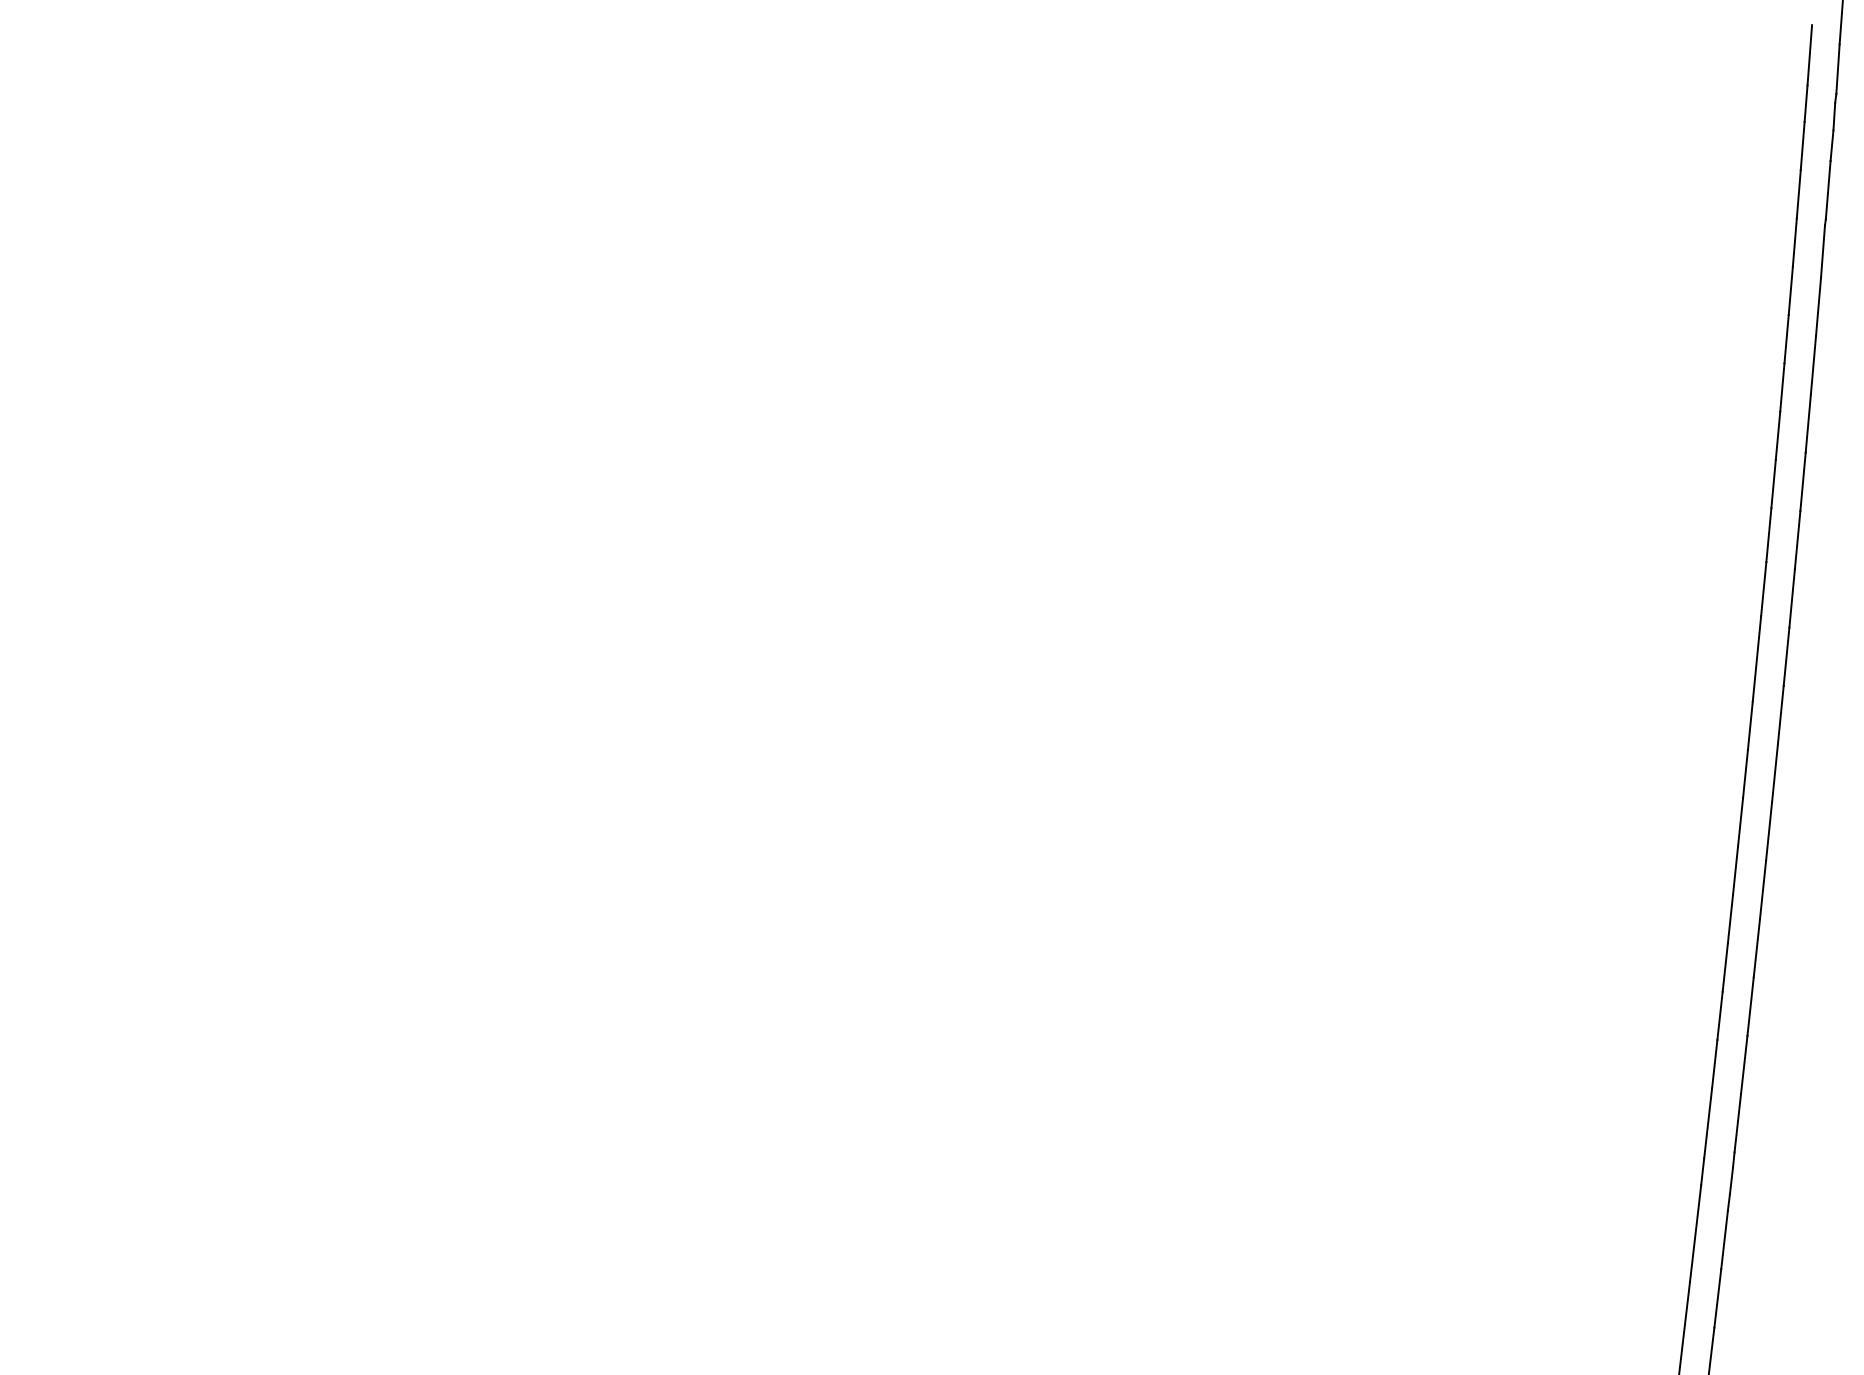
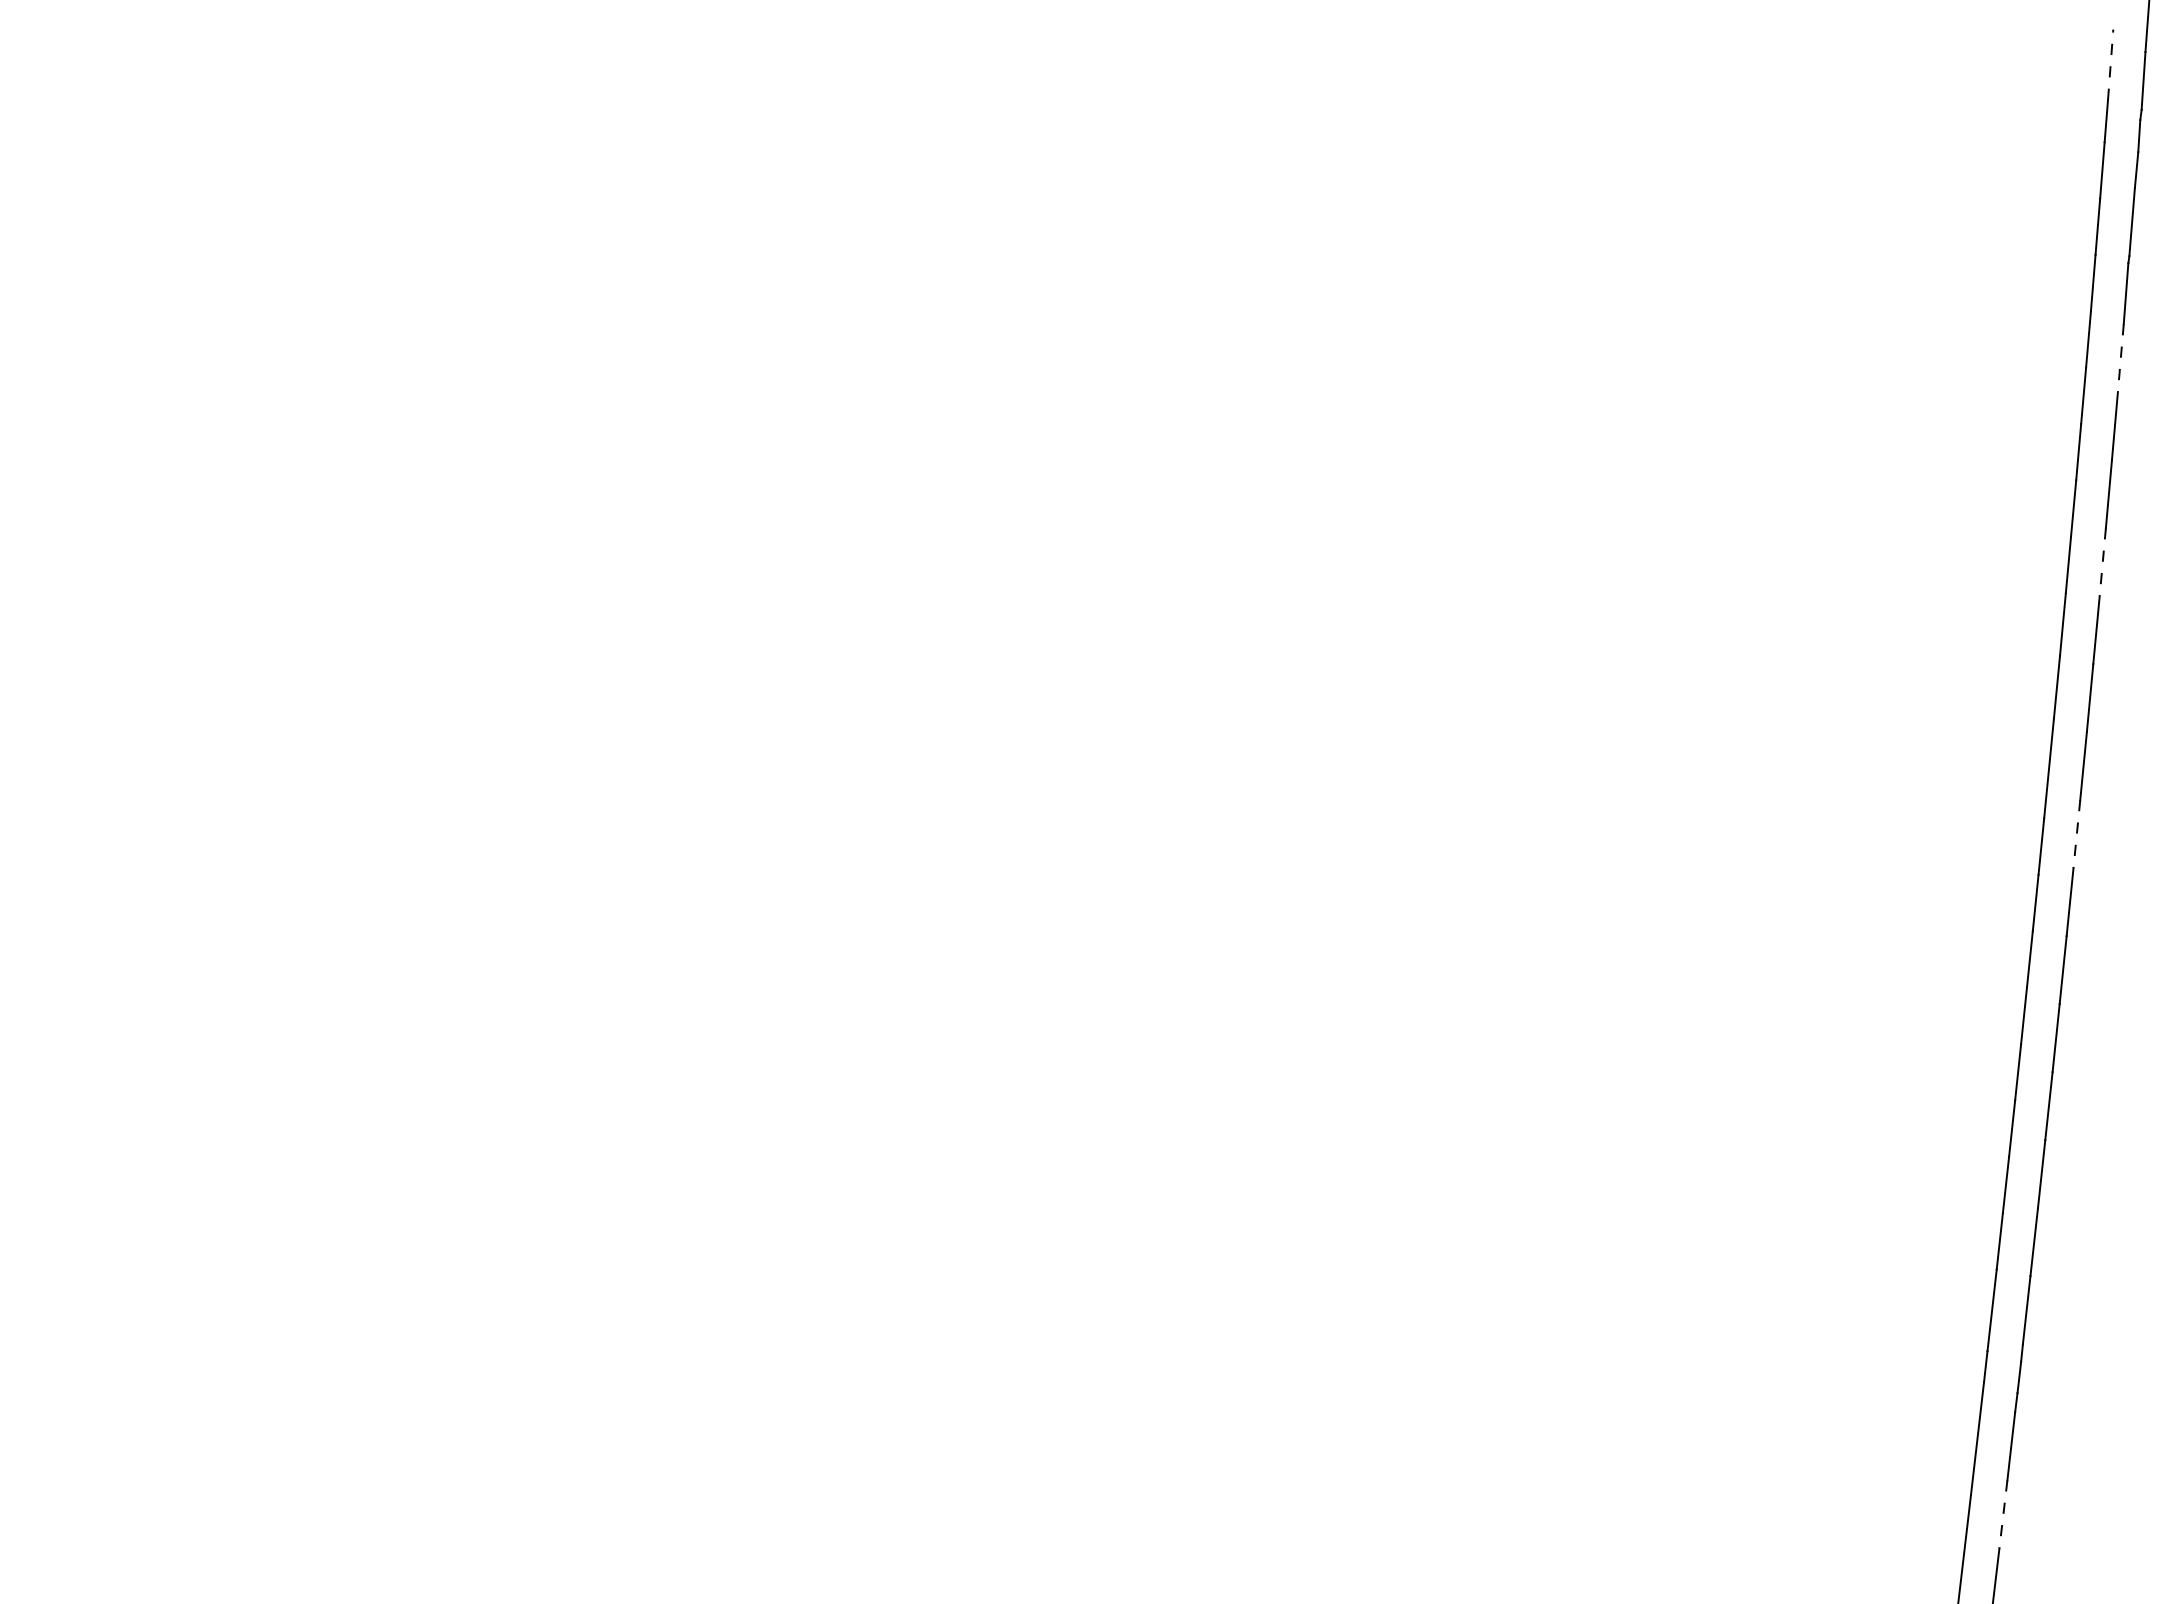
line: (1809, 55) -> (2110, 64), solid -> dashed
line: (1818, 307) -> (2120, 358), solid -> dashed
line: (1802, 482) -> (2102, 562), solid -> dashed
line: (1780, 715) -> (2076, 834), solid -> dashed
line: (1717, 1298) -> (2003, 1514), solid -> dashed

